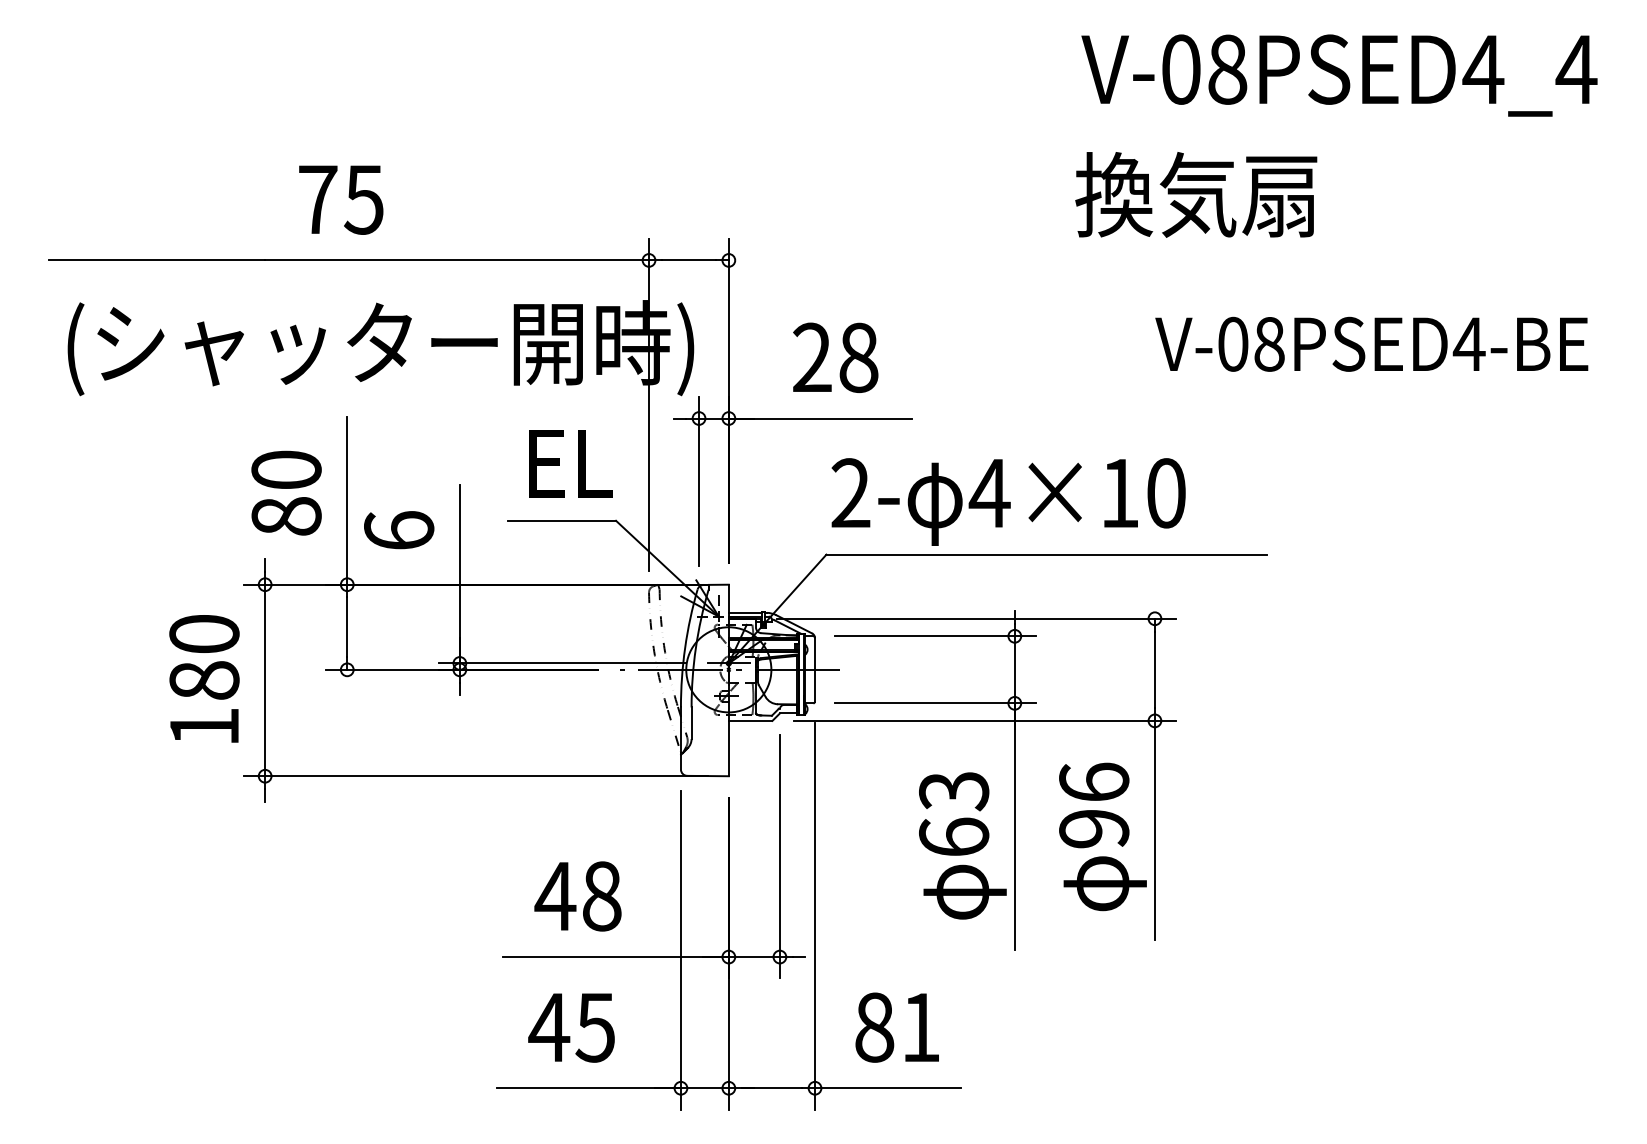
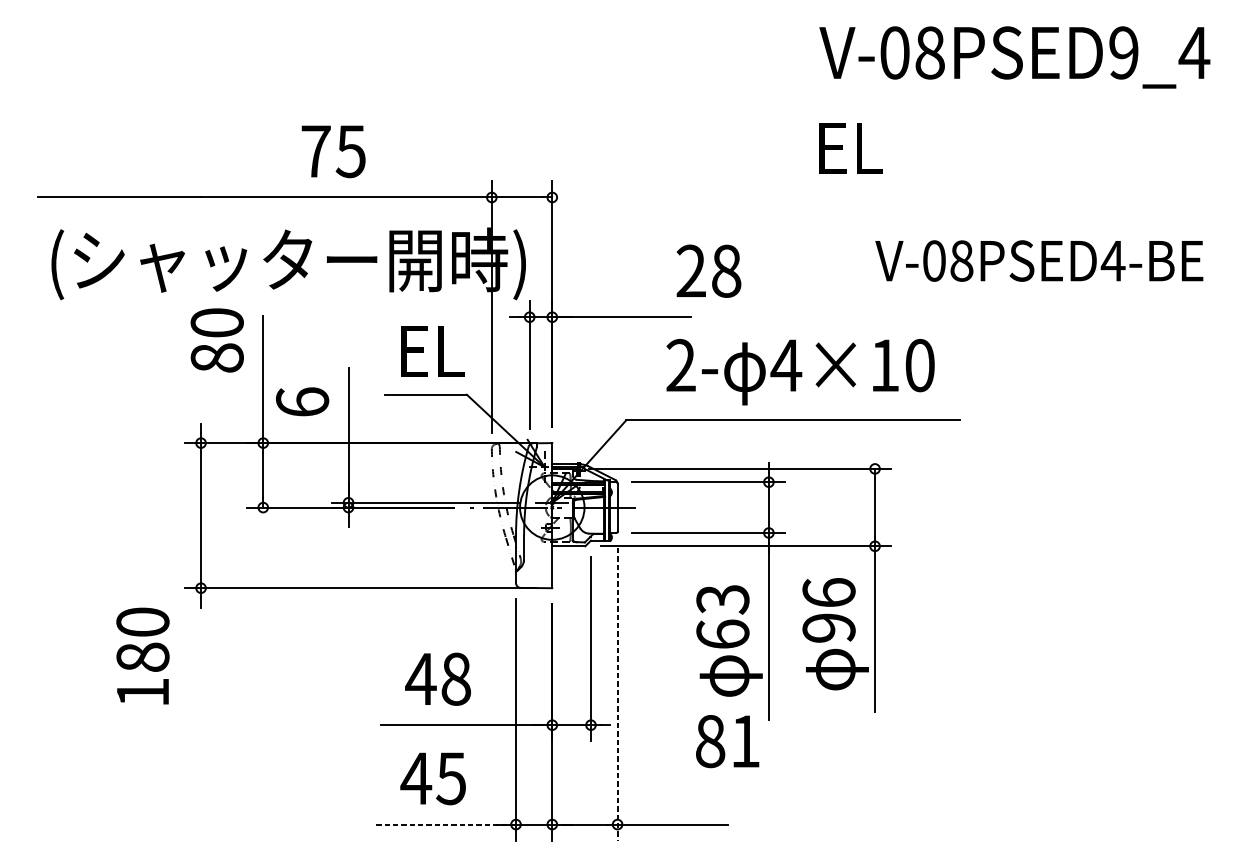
text: (1483, 69) -> (1123, 52), V-08PSED4_4 -> V-08PSED9_4
text: (1196, 194) -> (906, 147), 換気扇 -> EL
text: (341, 199) -> (333, 151), moved
text: (835, 357) -> (708, 271), moved
text: (286, 492) -> (217, 339), moved
text: (1008, 501) -> (800, 371), moved
text: (204, 678) -> (142, 655), moved
line: (815, 916) -> (617, 694), solid -> dashed
text: (896, 1027) -> (727, 741), moved
line: (589, 1088) -> (446, 824), solid -> dashed

